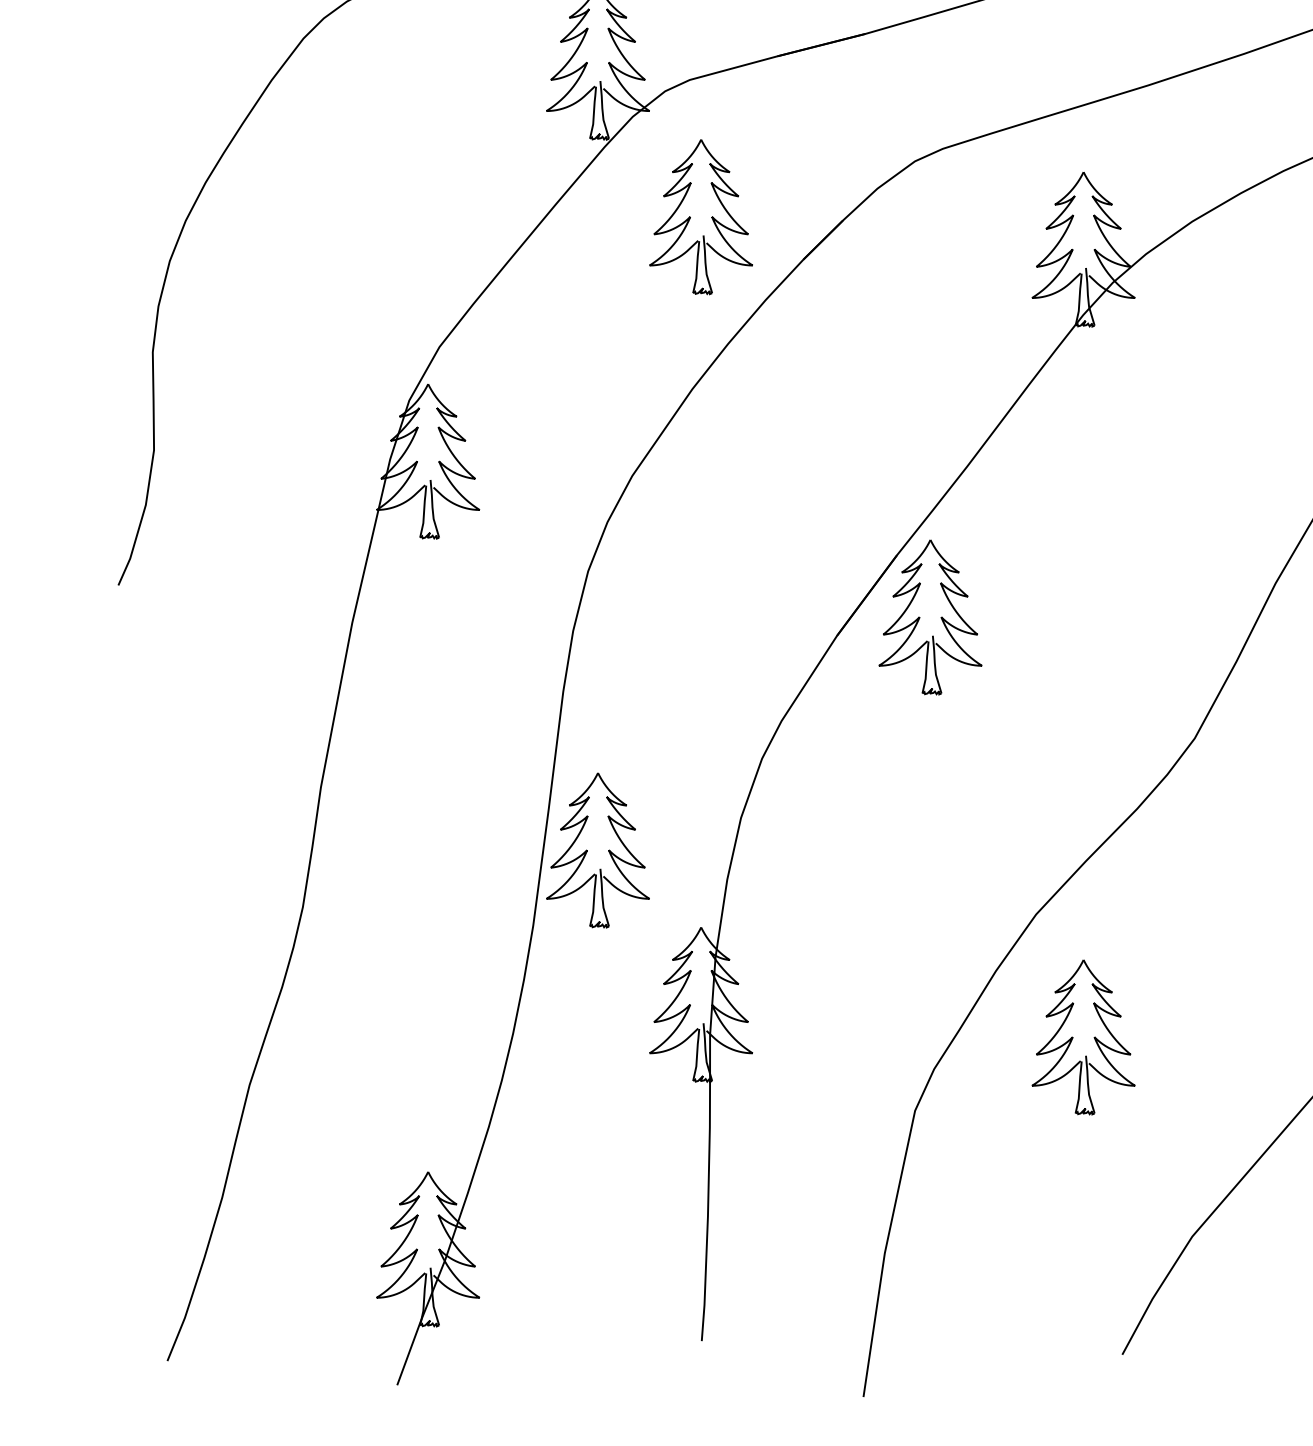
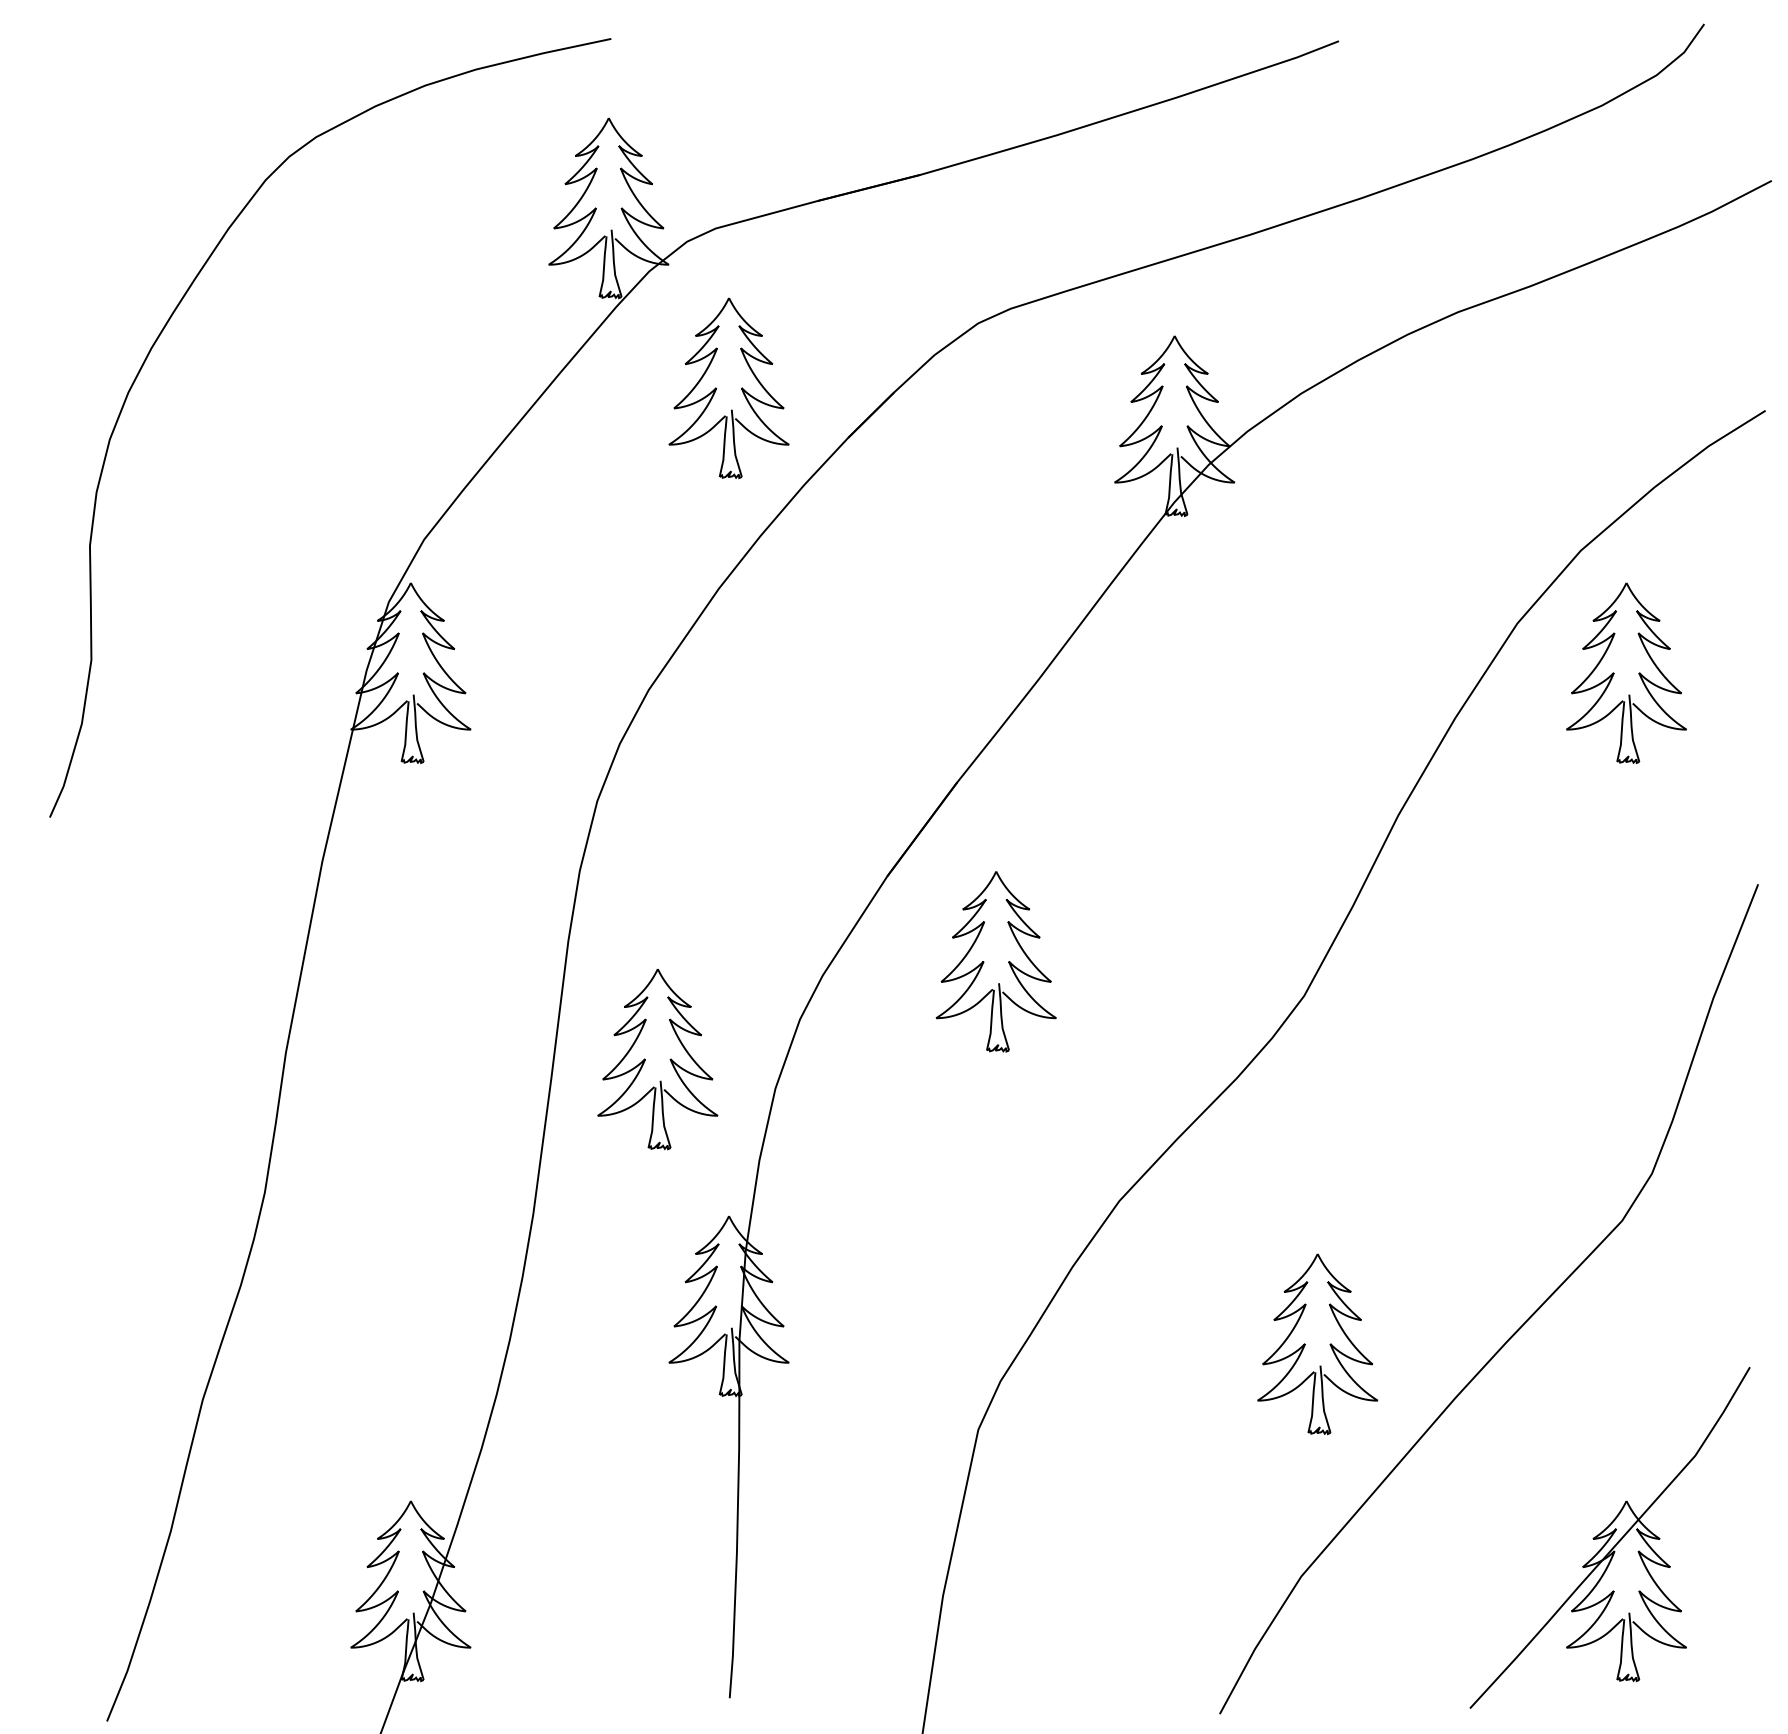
part: (920, 617) -> (984, 961), moved
part: (597, 850) -> (657, 1059), moved
part: (1083, 1037) -> (1317, 1344), moved

